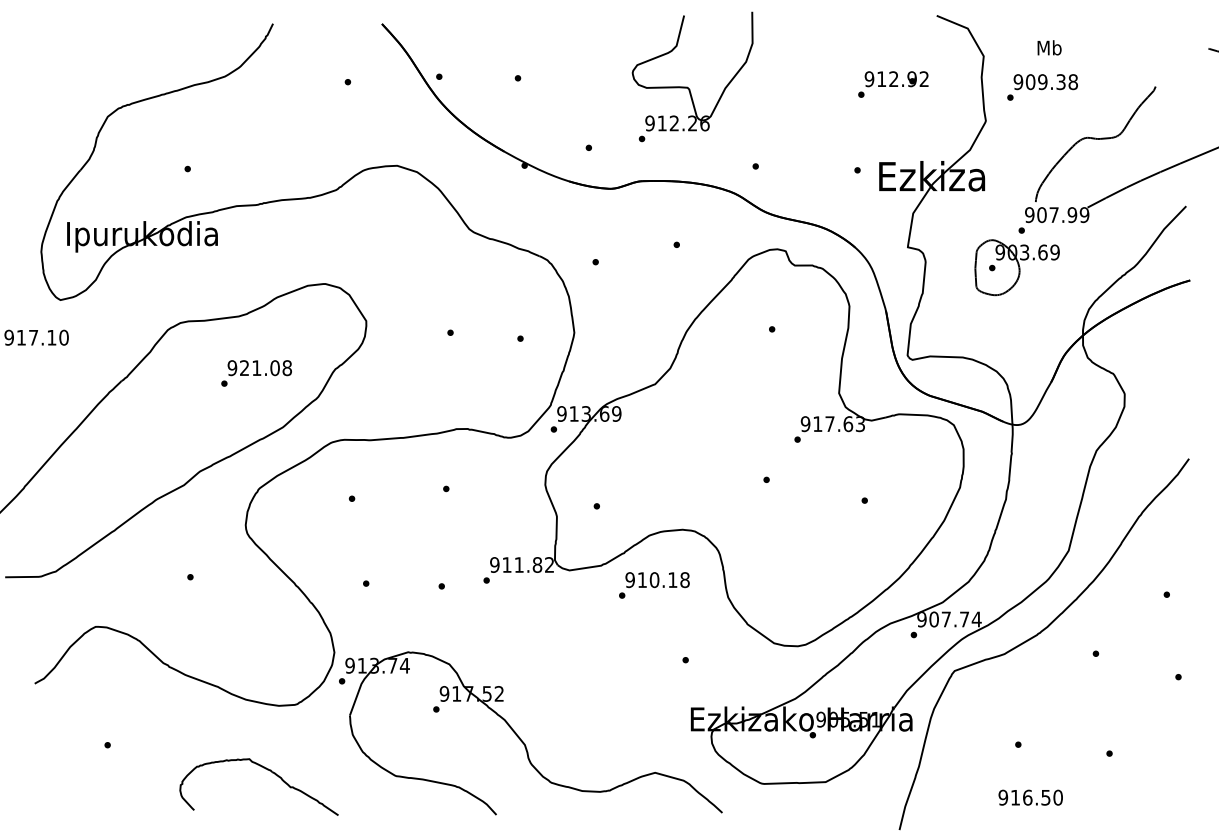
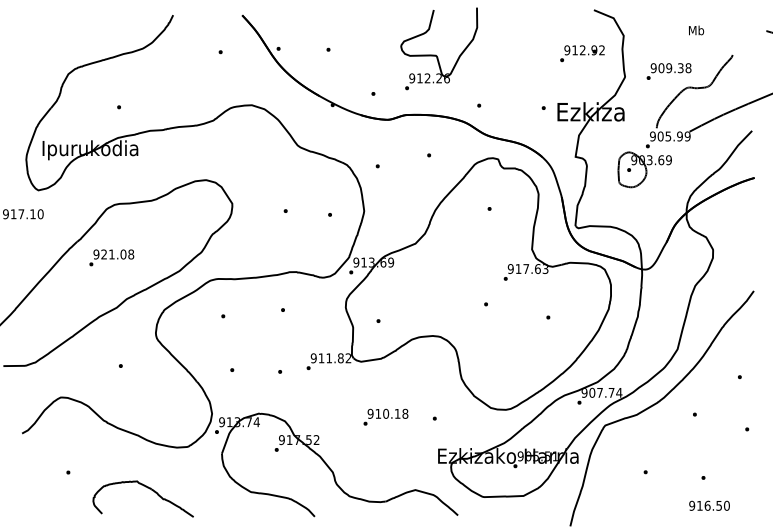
text: (1049, 47) -> (696, 30), moved
text: (893, 84) -> (582, 53), moved
text: (1041, 87) -> (668, 71), moved
text: (1054, 215) -> (668, 136), 907.99 -> 905.99
text: (256, 372) -> (111, 257), moved
text: (653, 584) -> (385, 416), moved
part: (265, 770) -> (147, 488), moved
text: (1030, 797) -> (709, 505), moved

